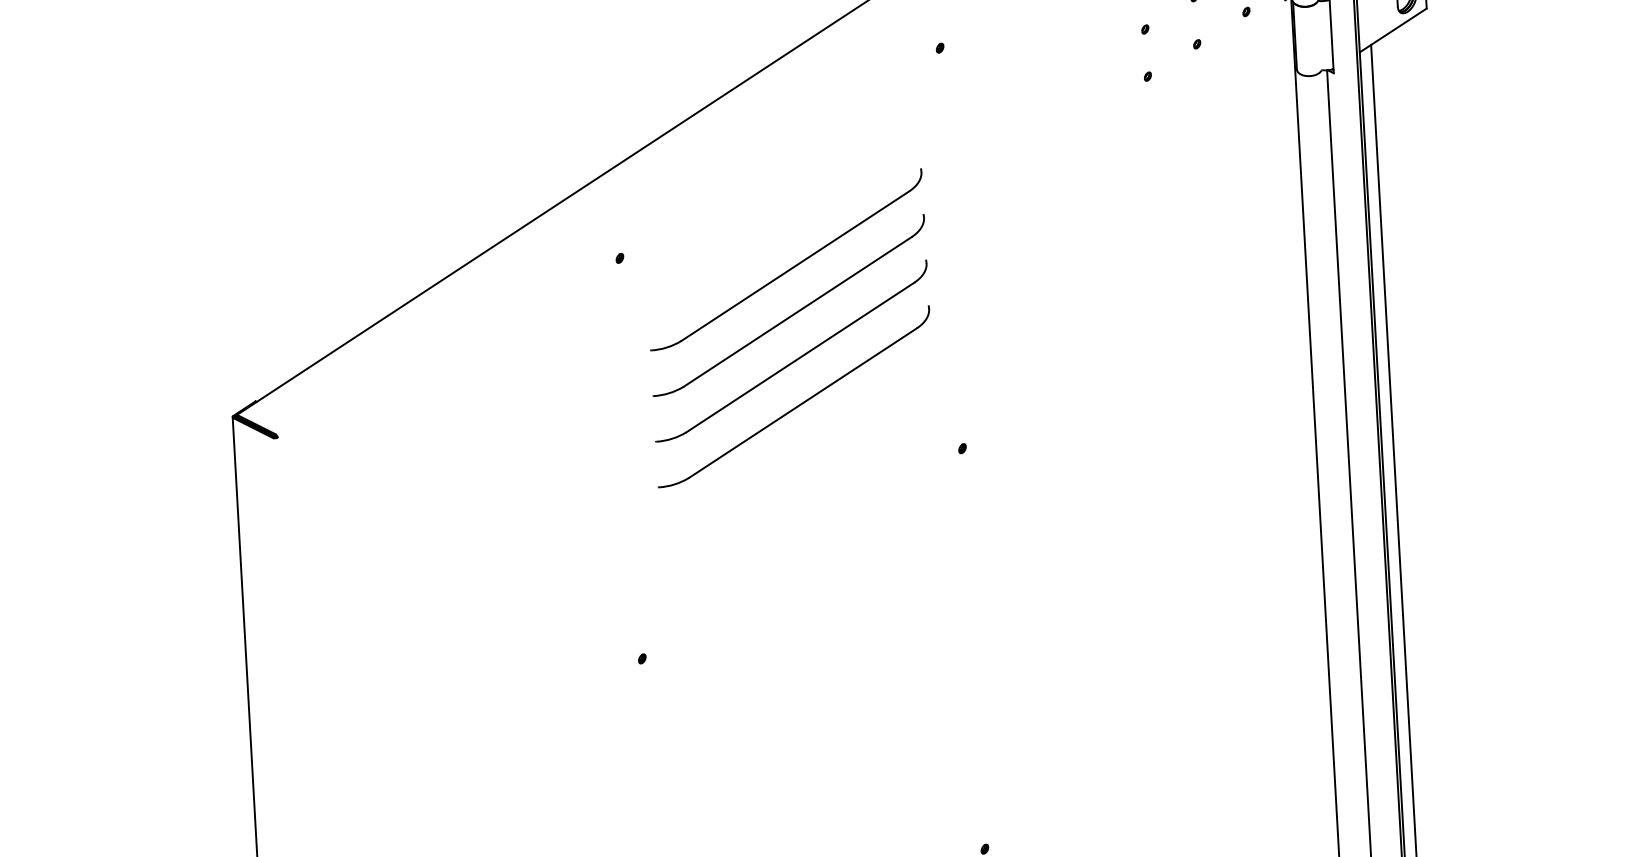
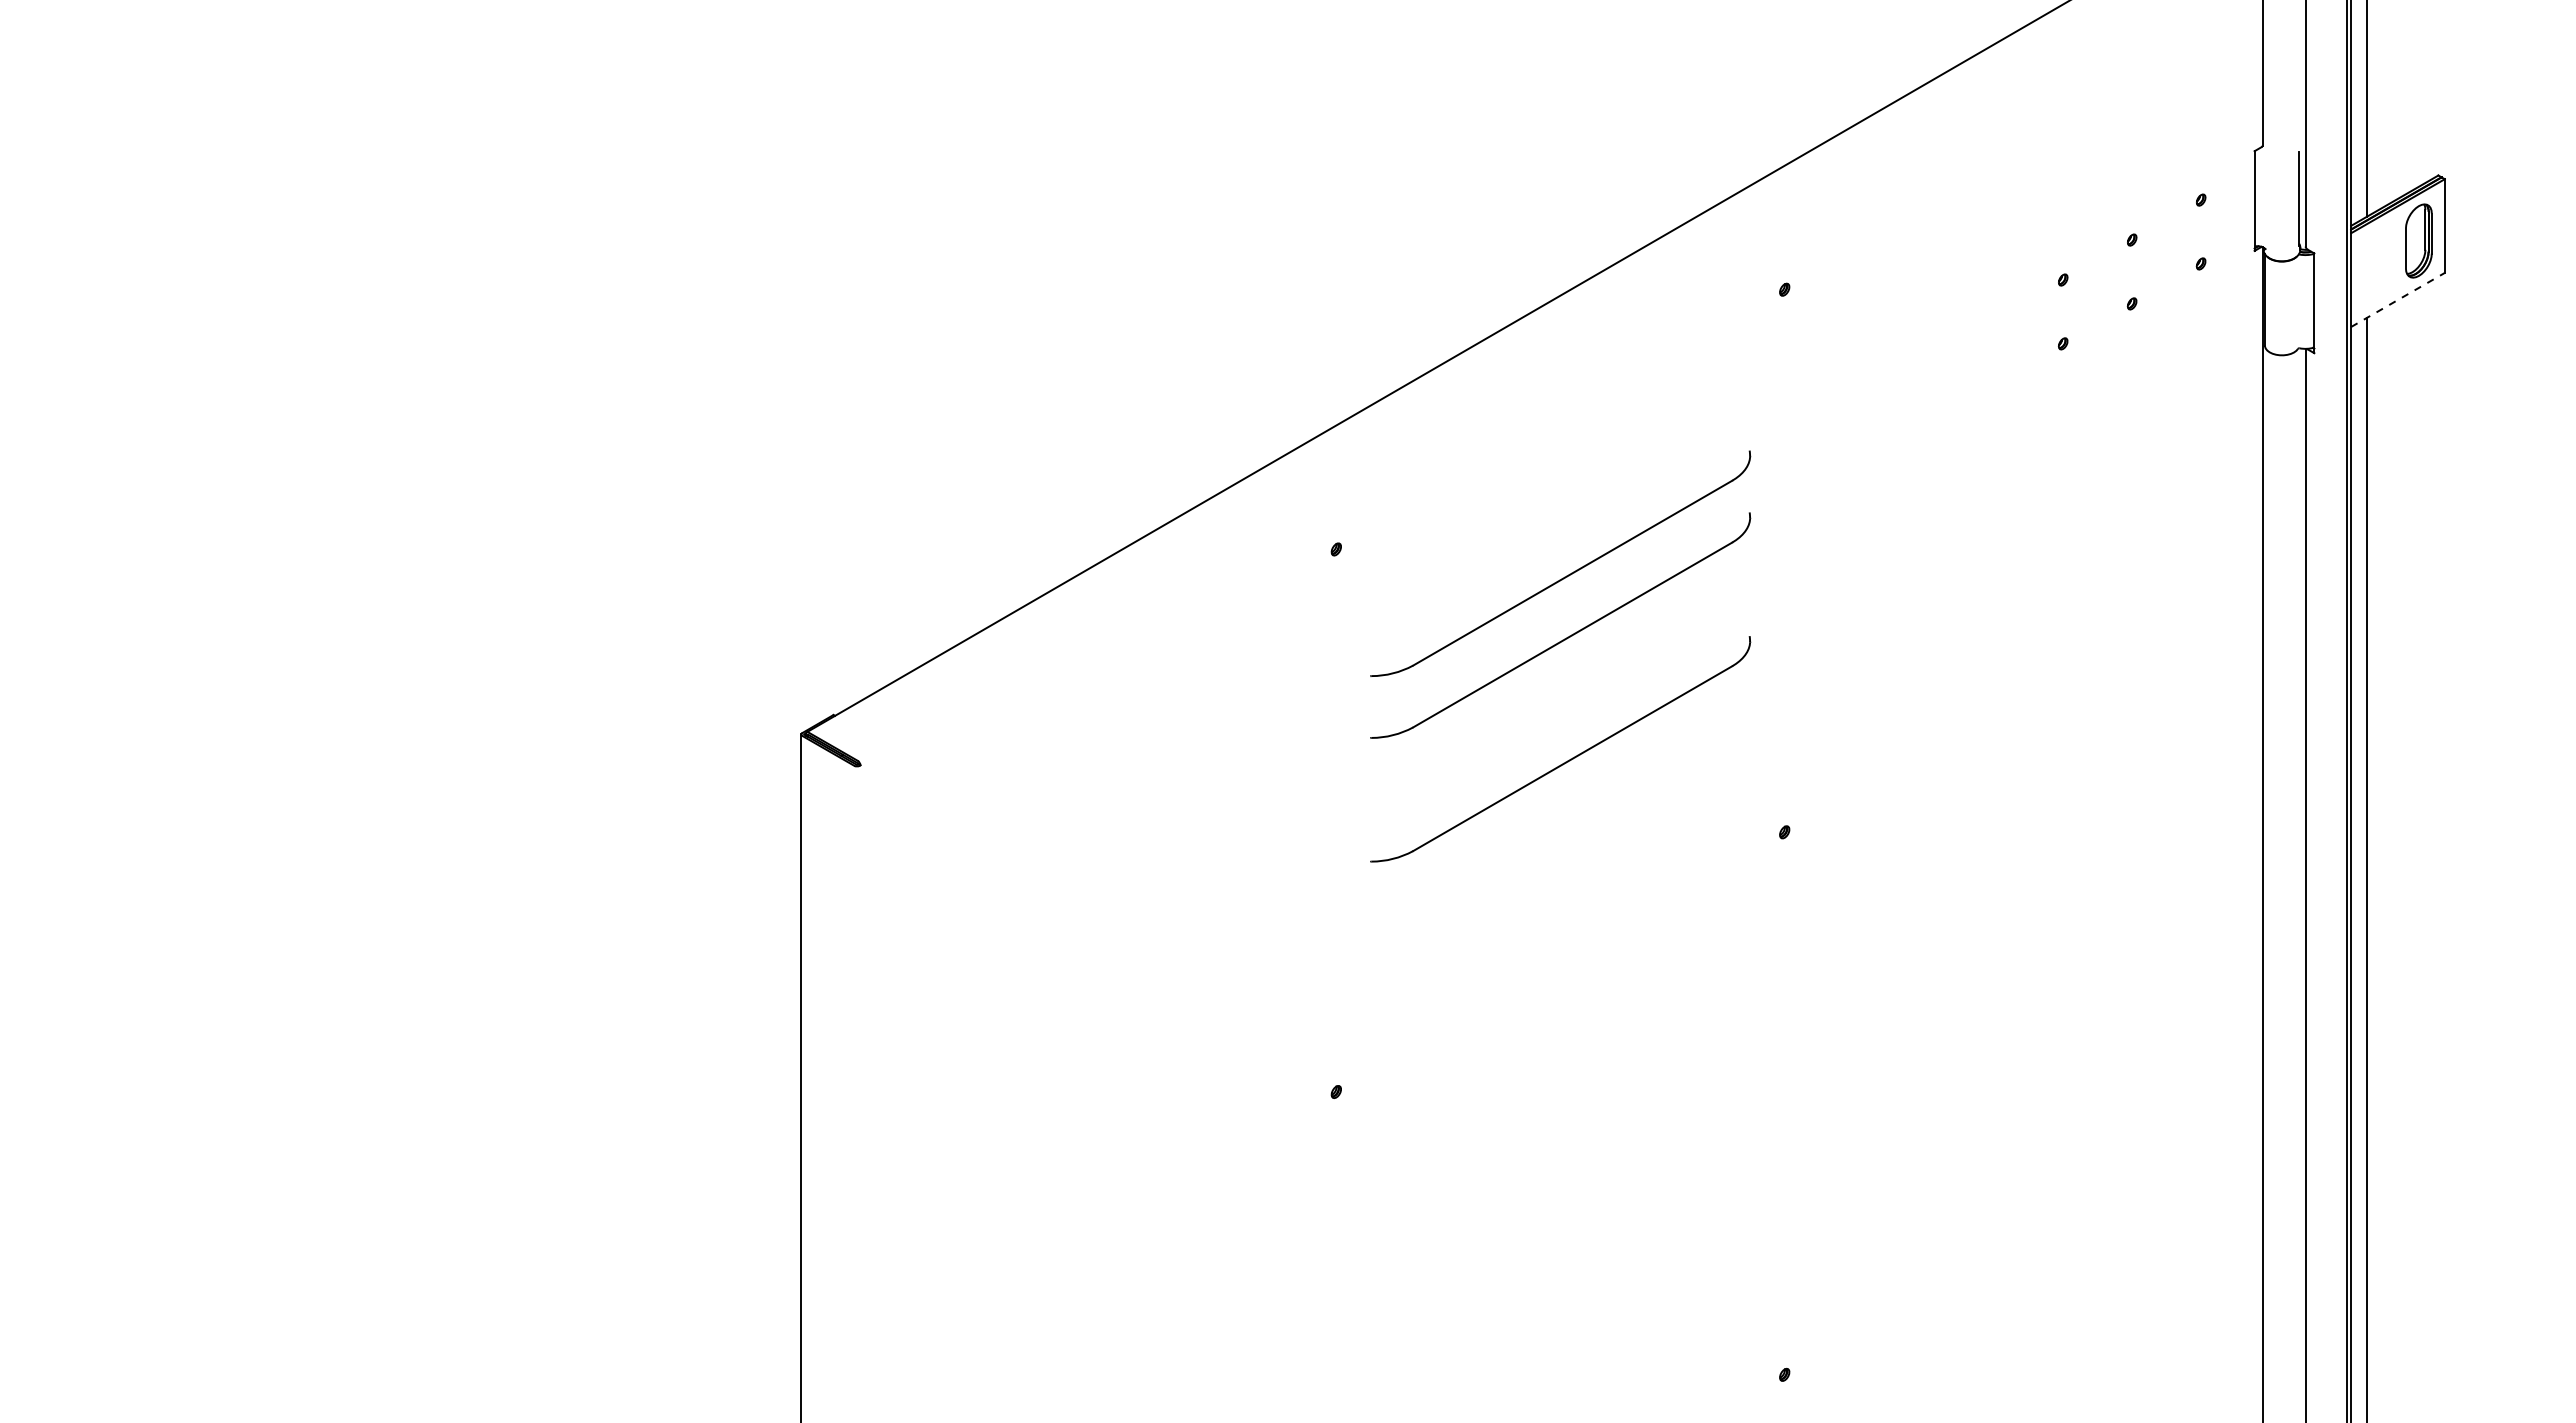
line: (1393, 30) -> (2398, 299), solid -> dashed
part: (796, 358) -> (1567, 698), removed

